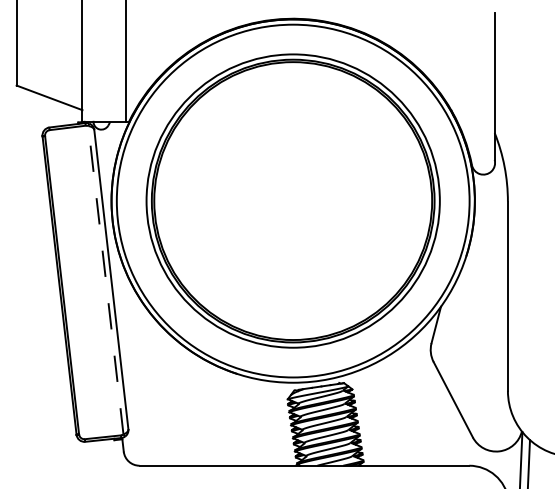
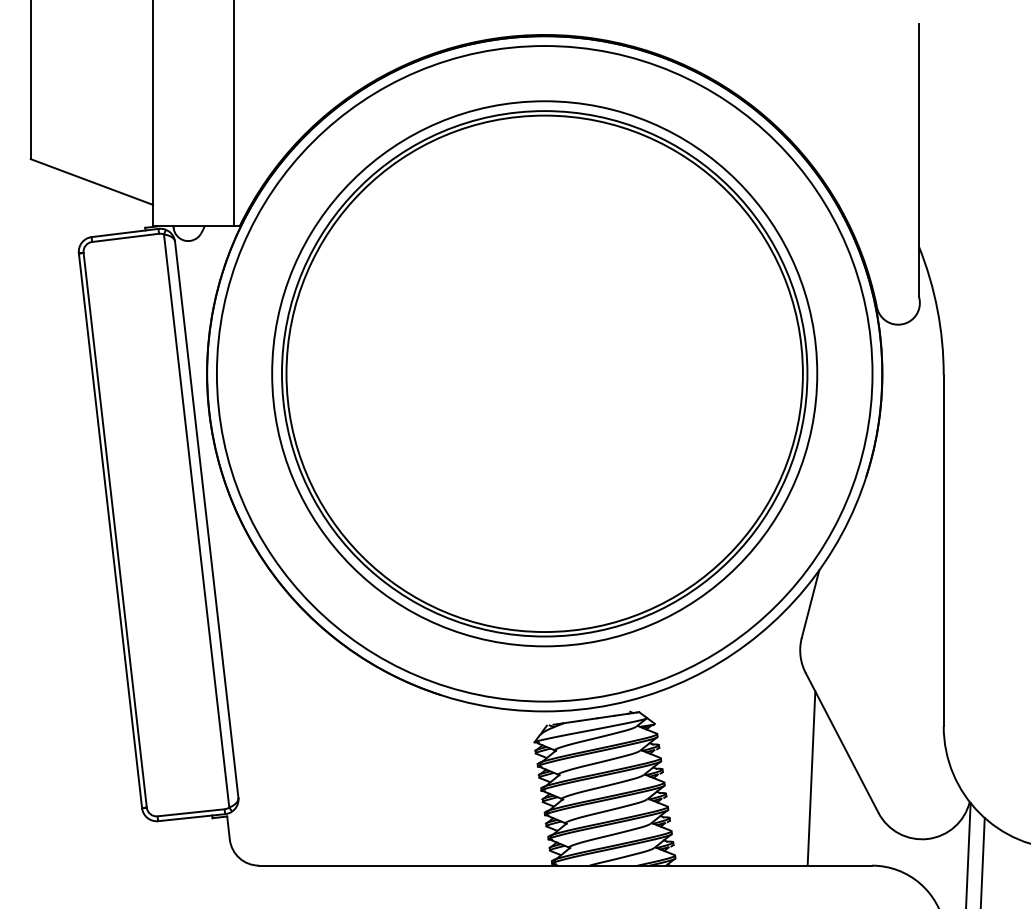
line: (105, 279) -> (195, 519), dashed -> solid
line: (436, 418) -> (810, 777), added

